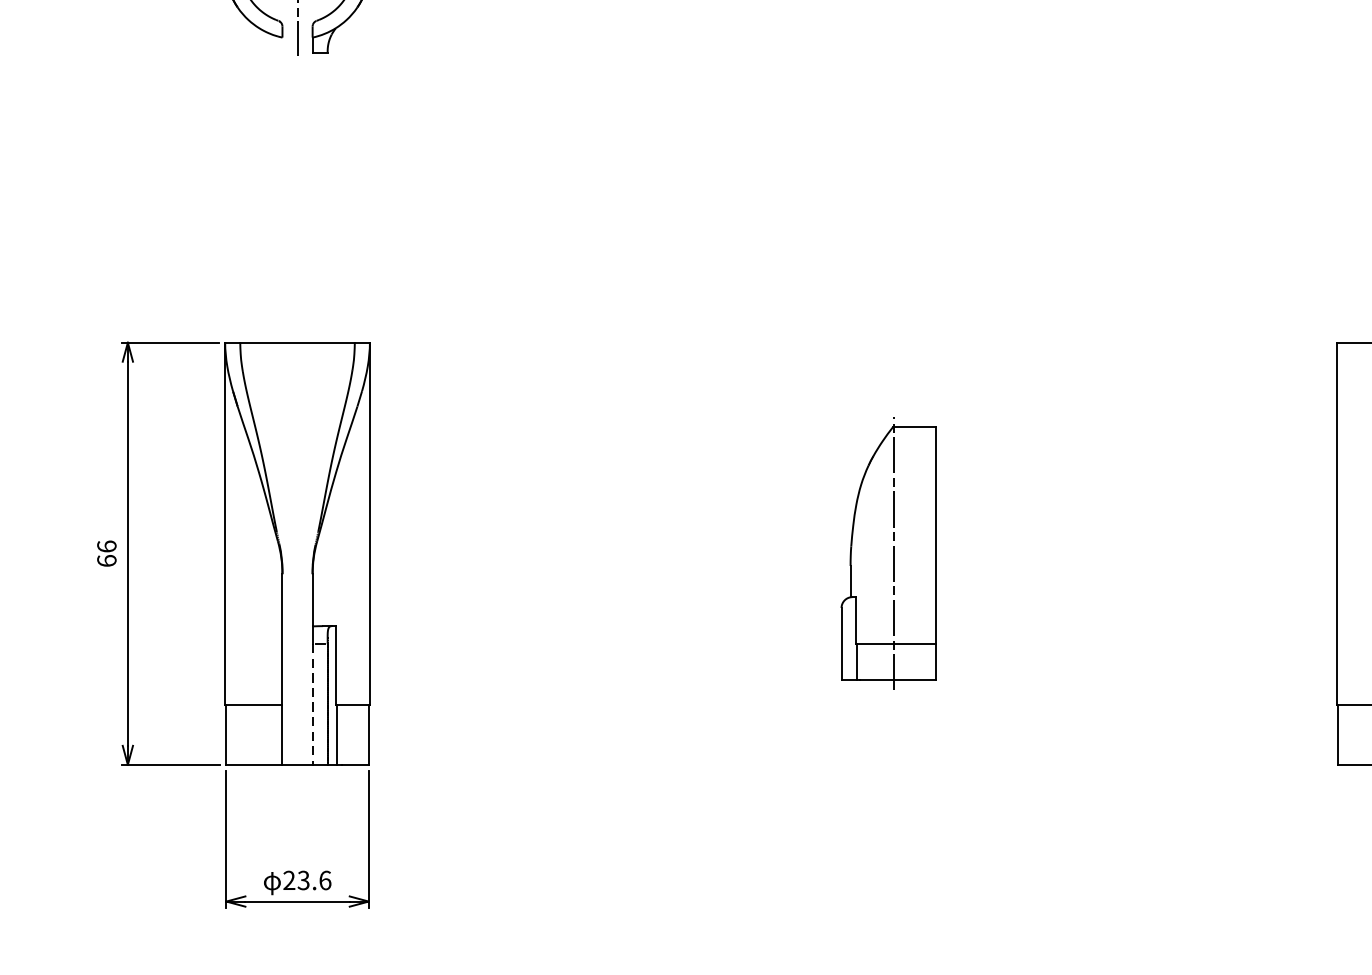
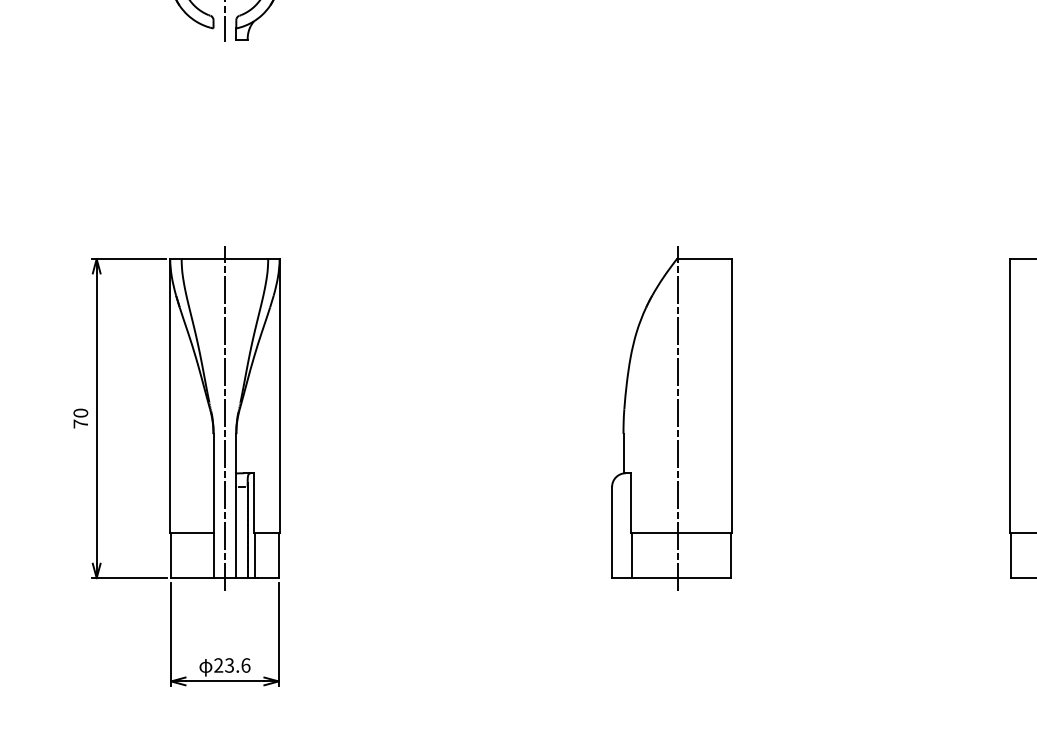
text: (106, 553) -> (80, 418), 66 -> 70
line: (296, 553) -> (224, 418), added
part: (888, 553) -> (671, 418), size x1.67
line: (312, 704) -> (236, 532), dashed -> solid

